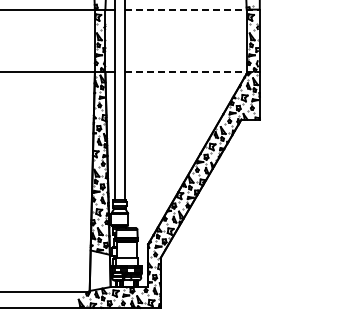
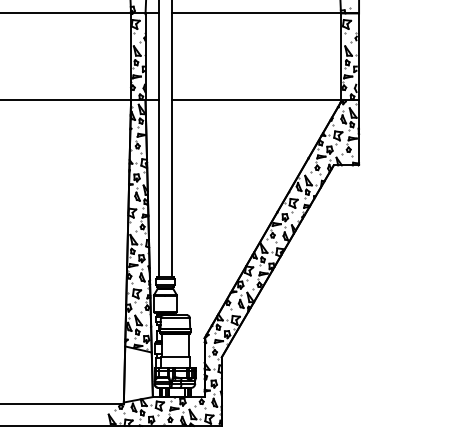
line: (192, 9) -> (265, 13), dashed -> solid
line: (192, 72) -> (265, 100), dashed -> solid

